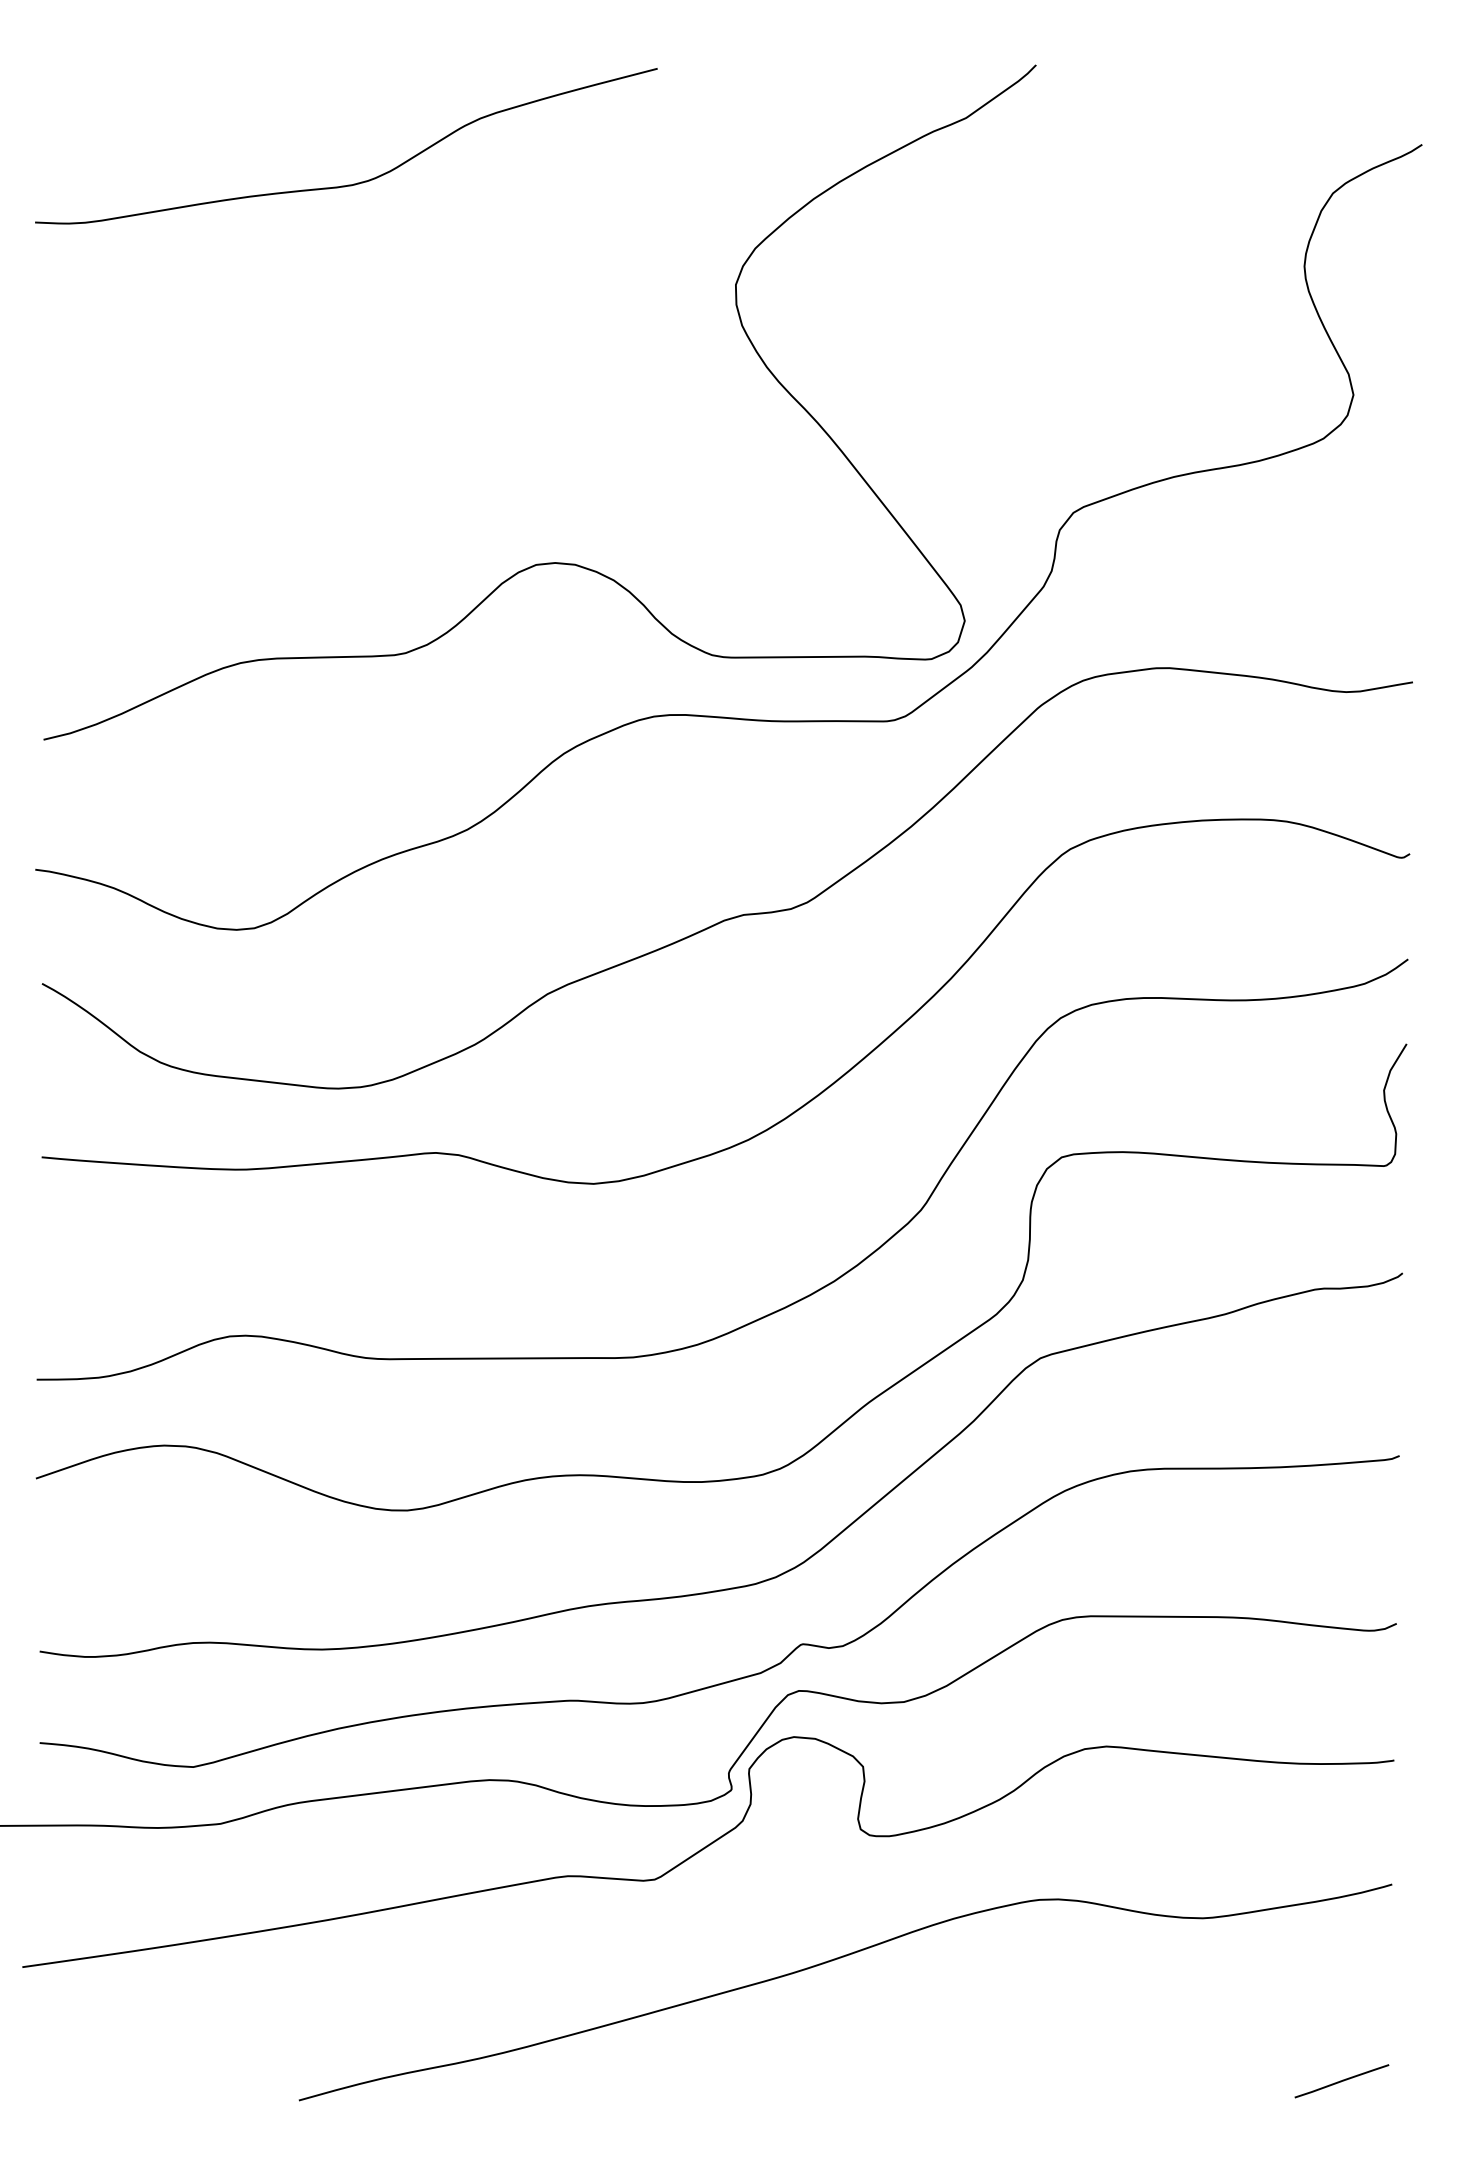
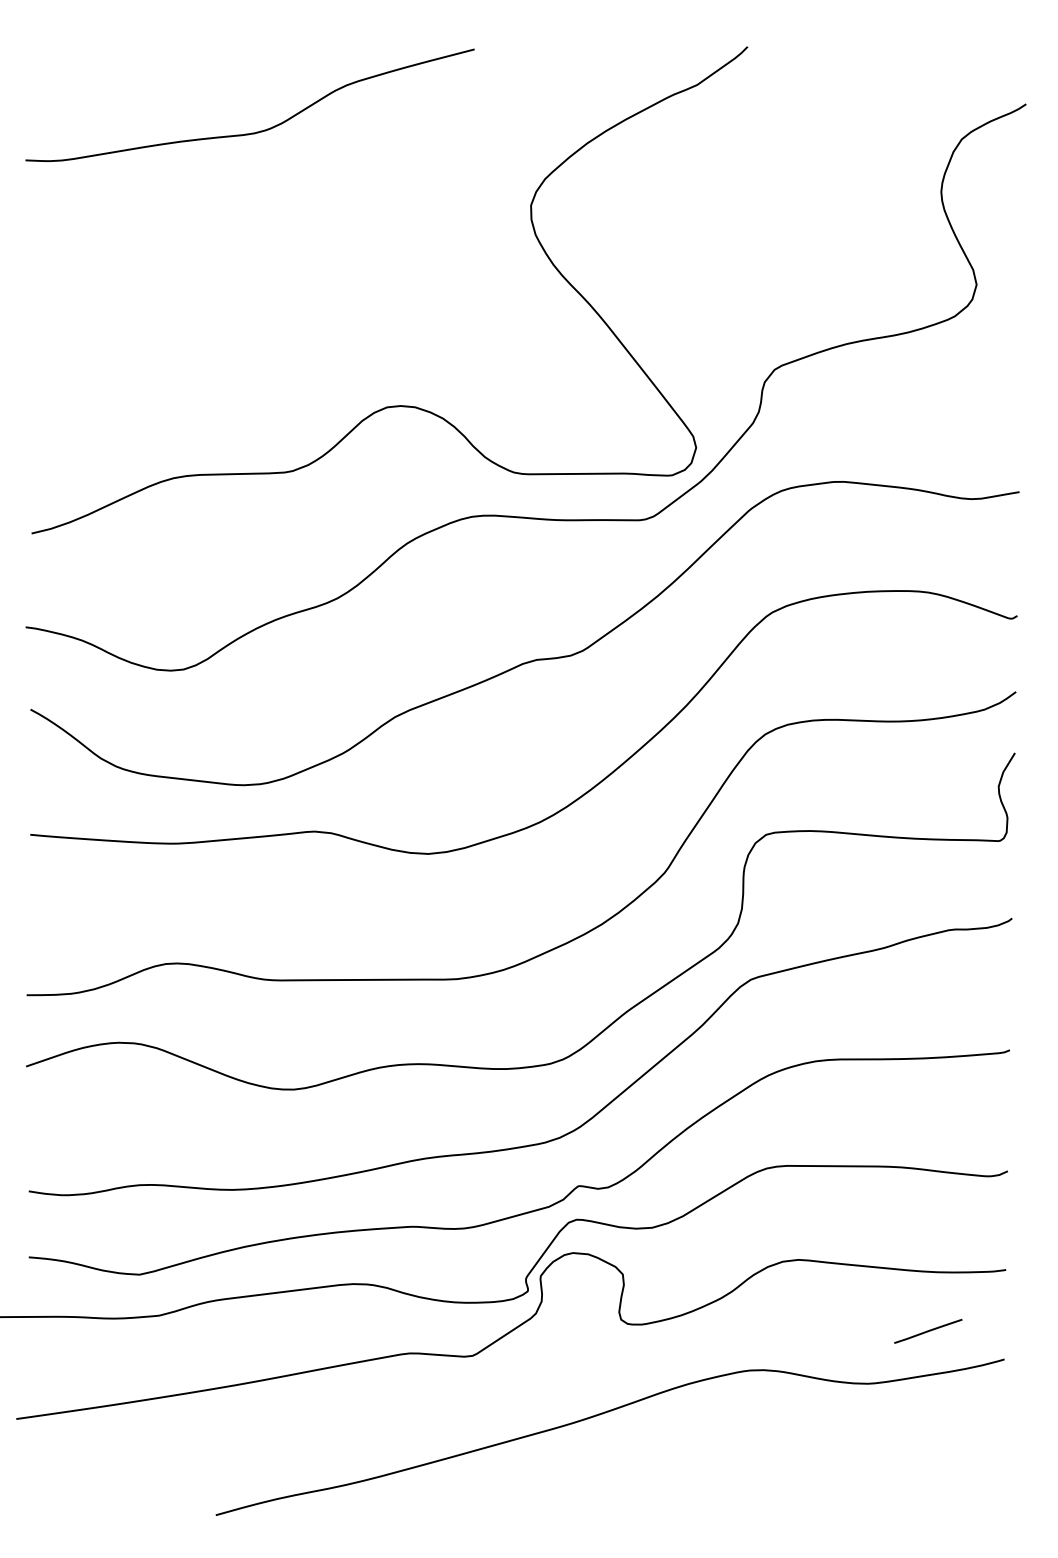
line: (1342, 2080) -> (928, 1330), moved

